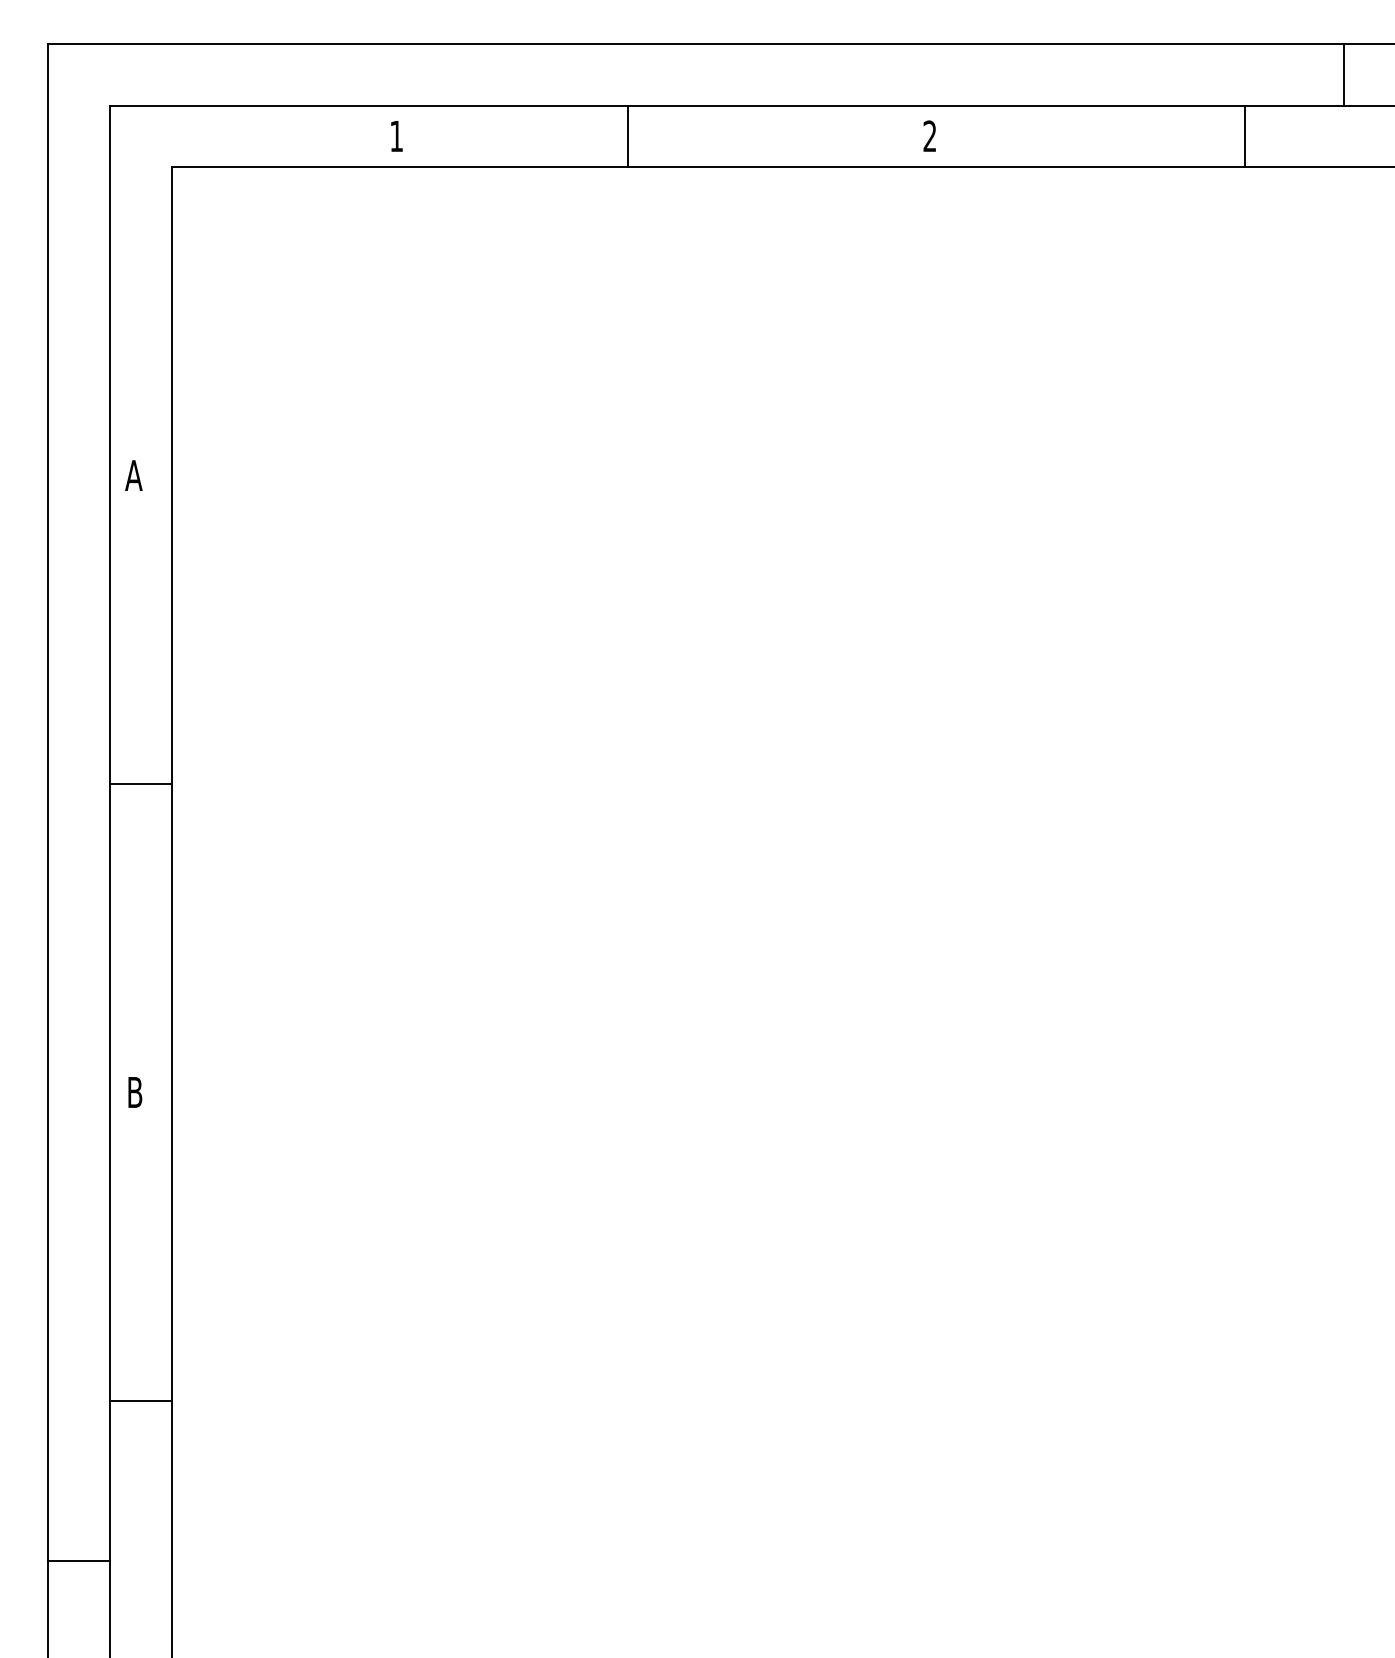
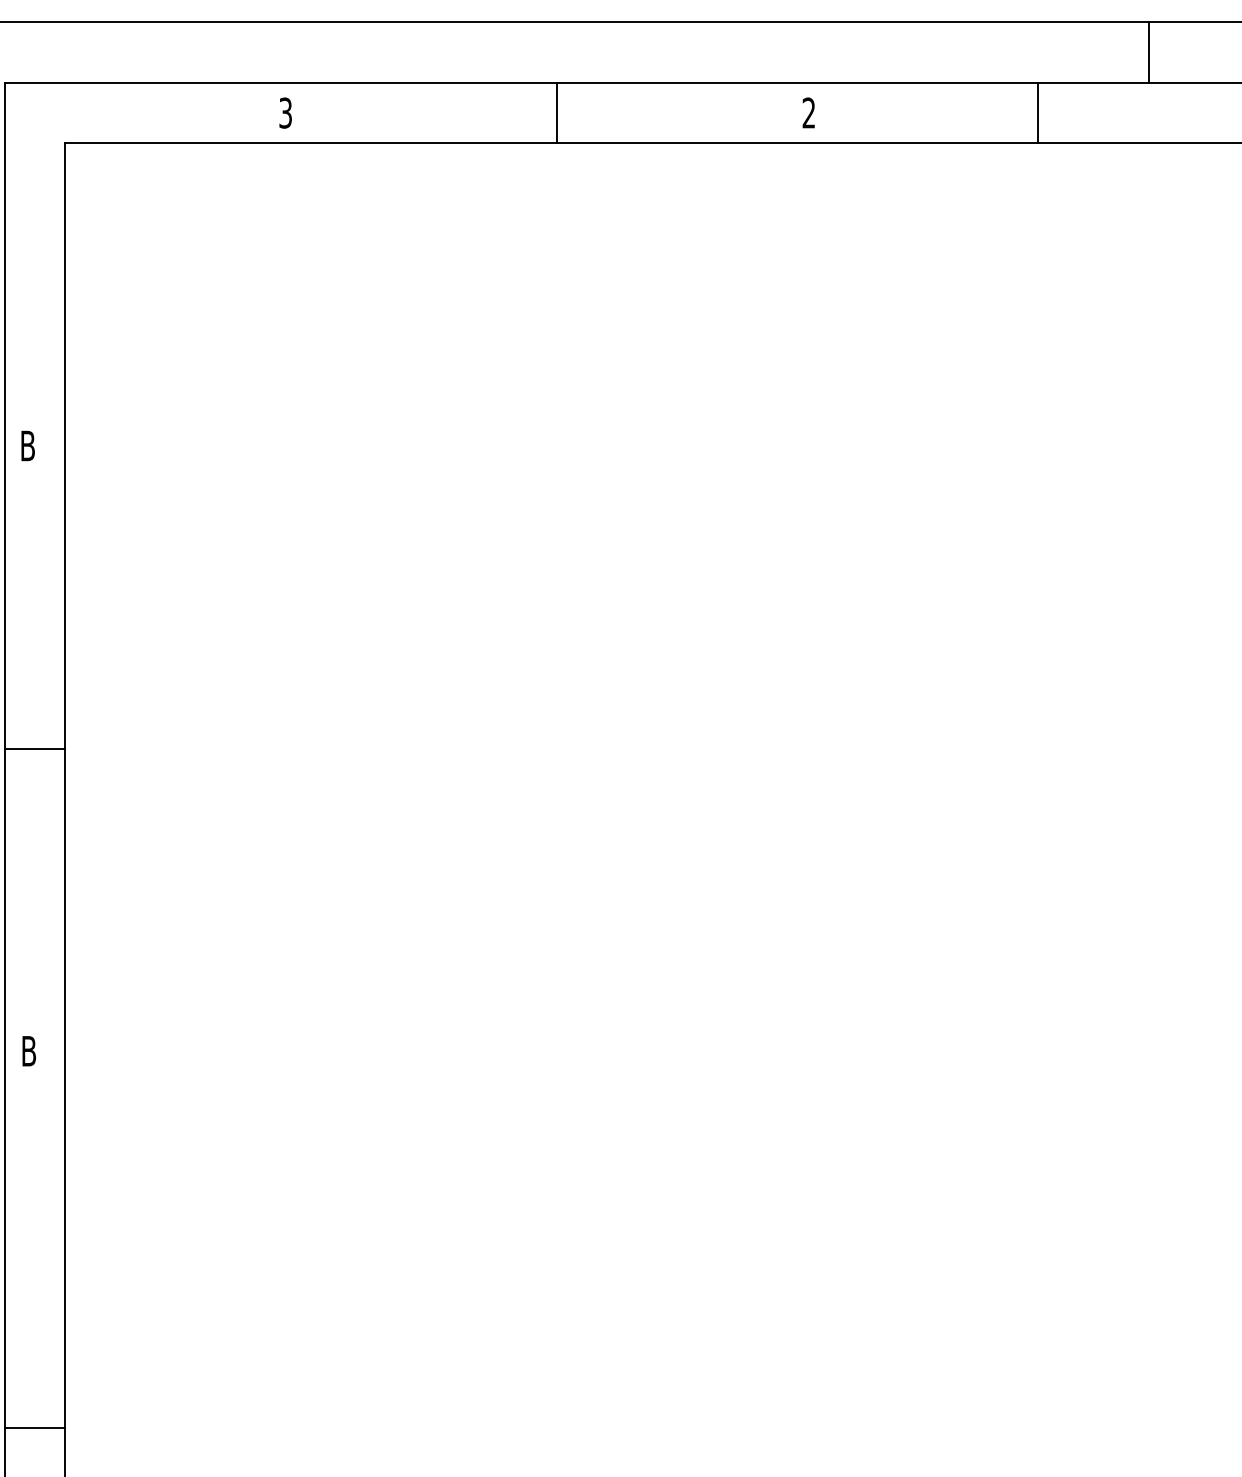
line: (1343, 74) -> (1148, 52), moved
text: (396, 136) -> (285, 113), 1 -> 3
line: (628, 136) -> (557, 113), moved
line: (1245, 136) -> (1038, 113), moved
text: (133, 475) -> (27, 445), A -> B
line: (140, 1400) -> (34, 1428), moved

